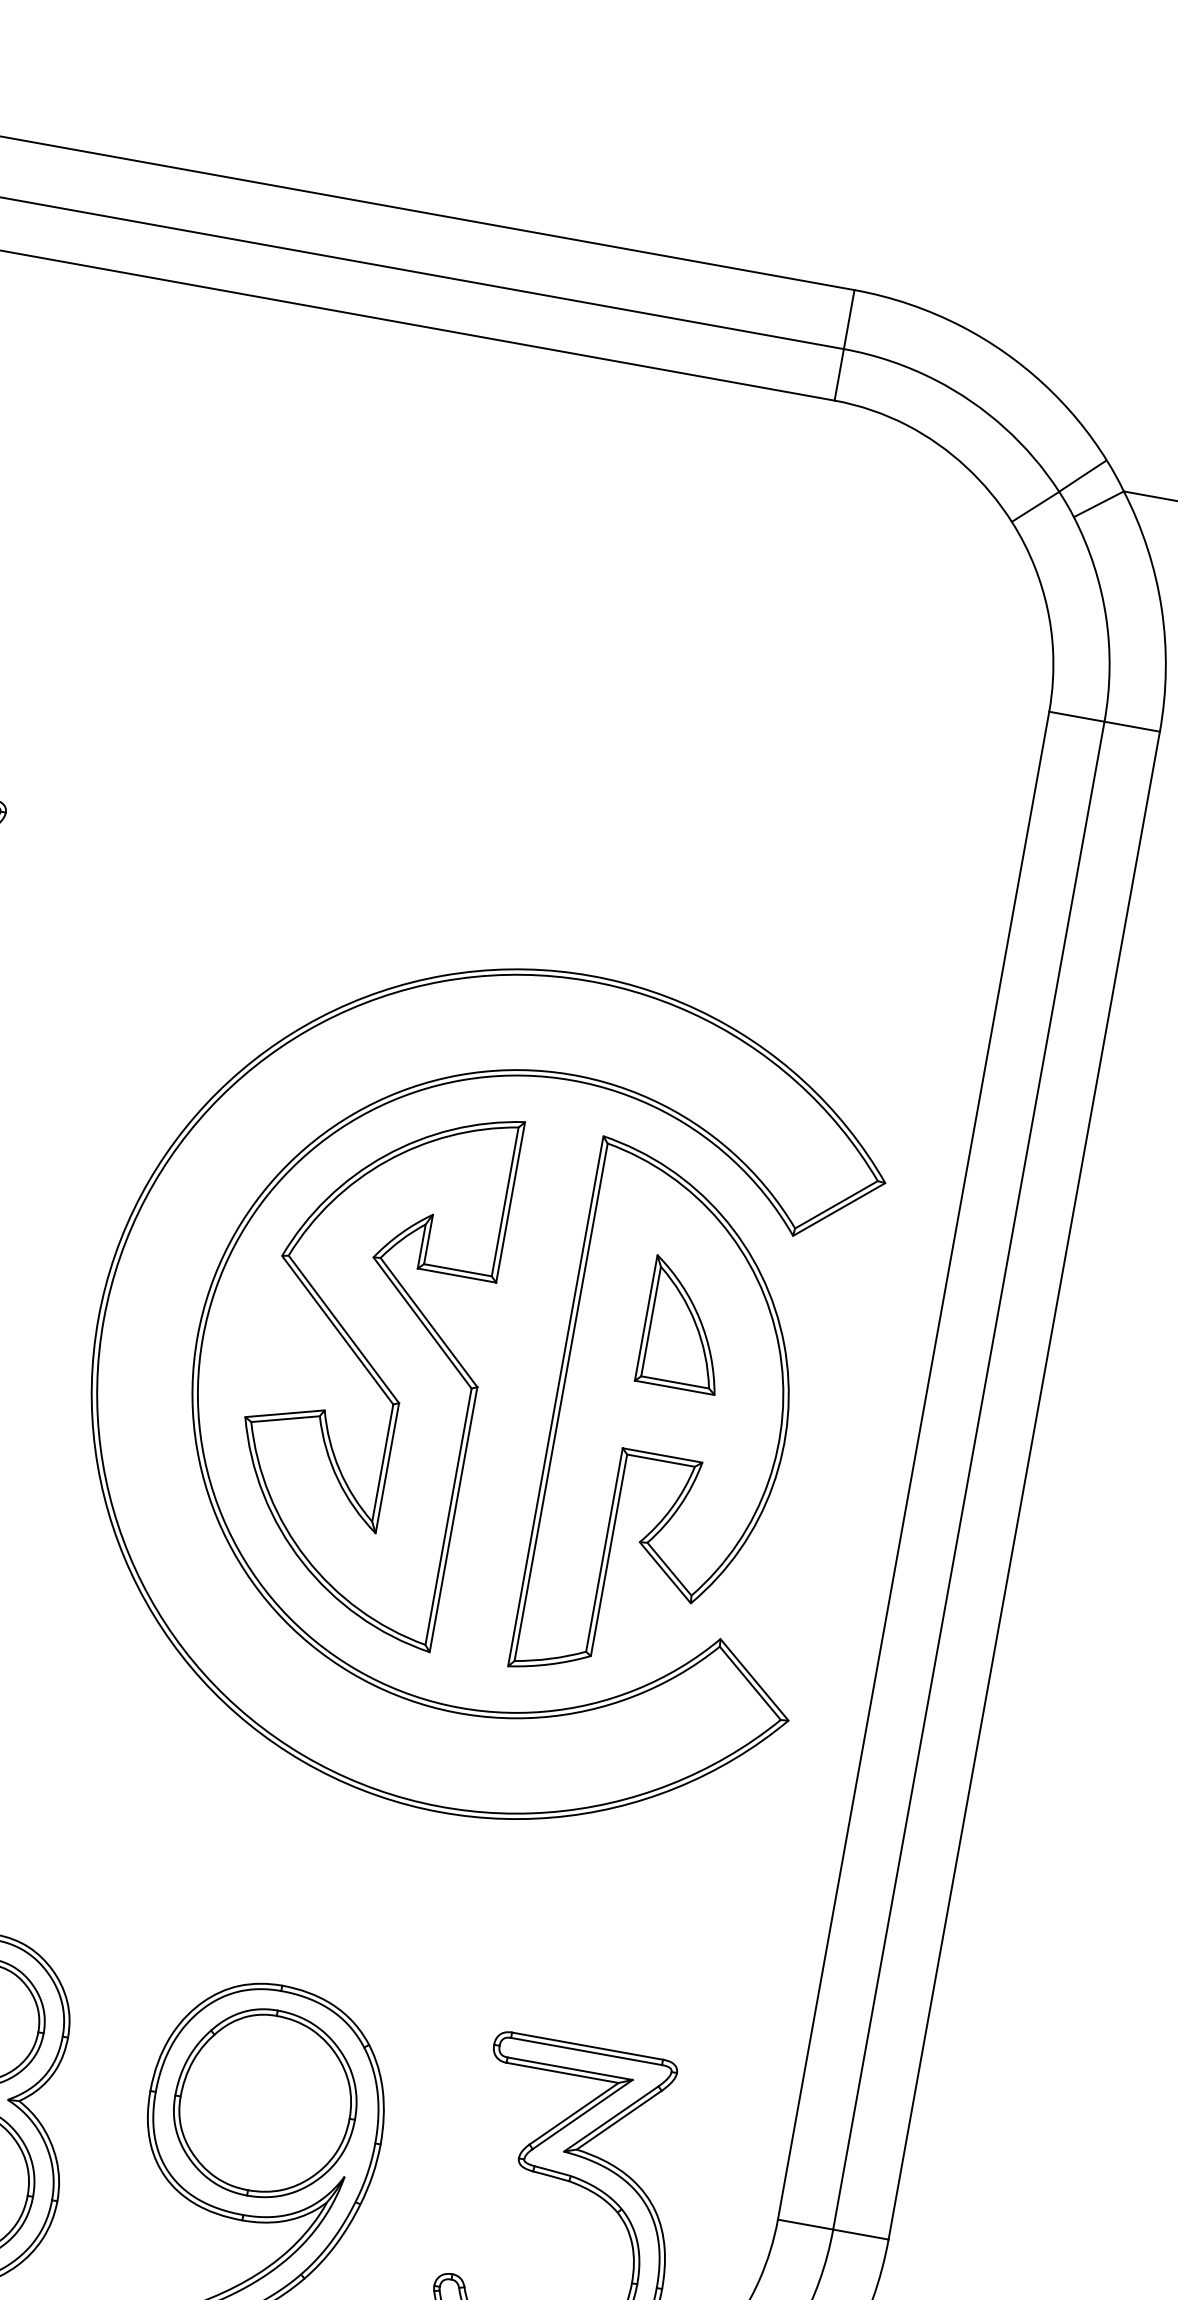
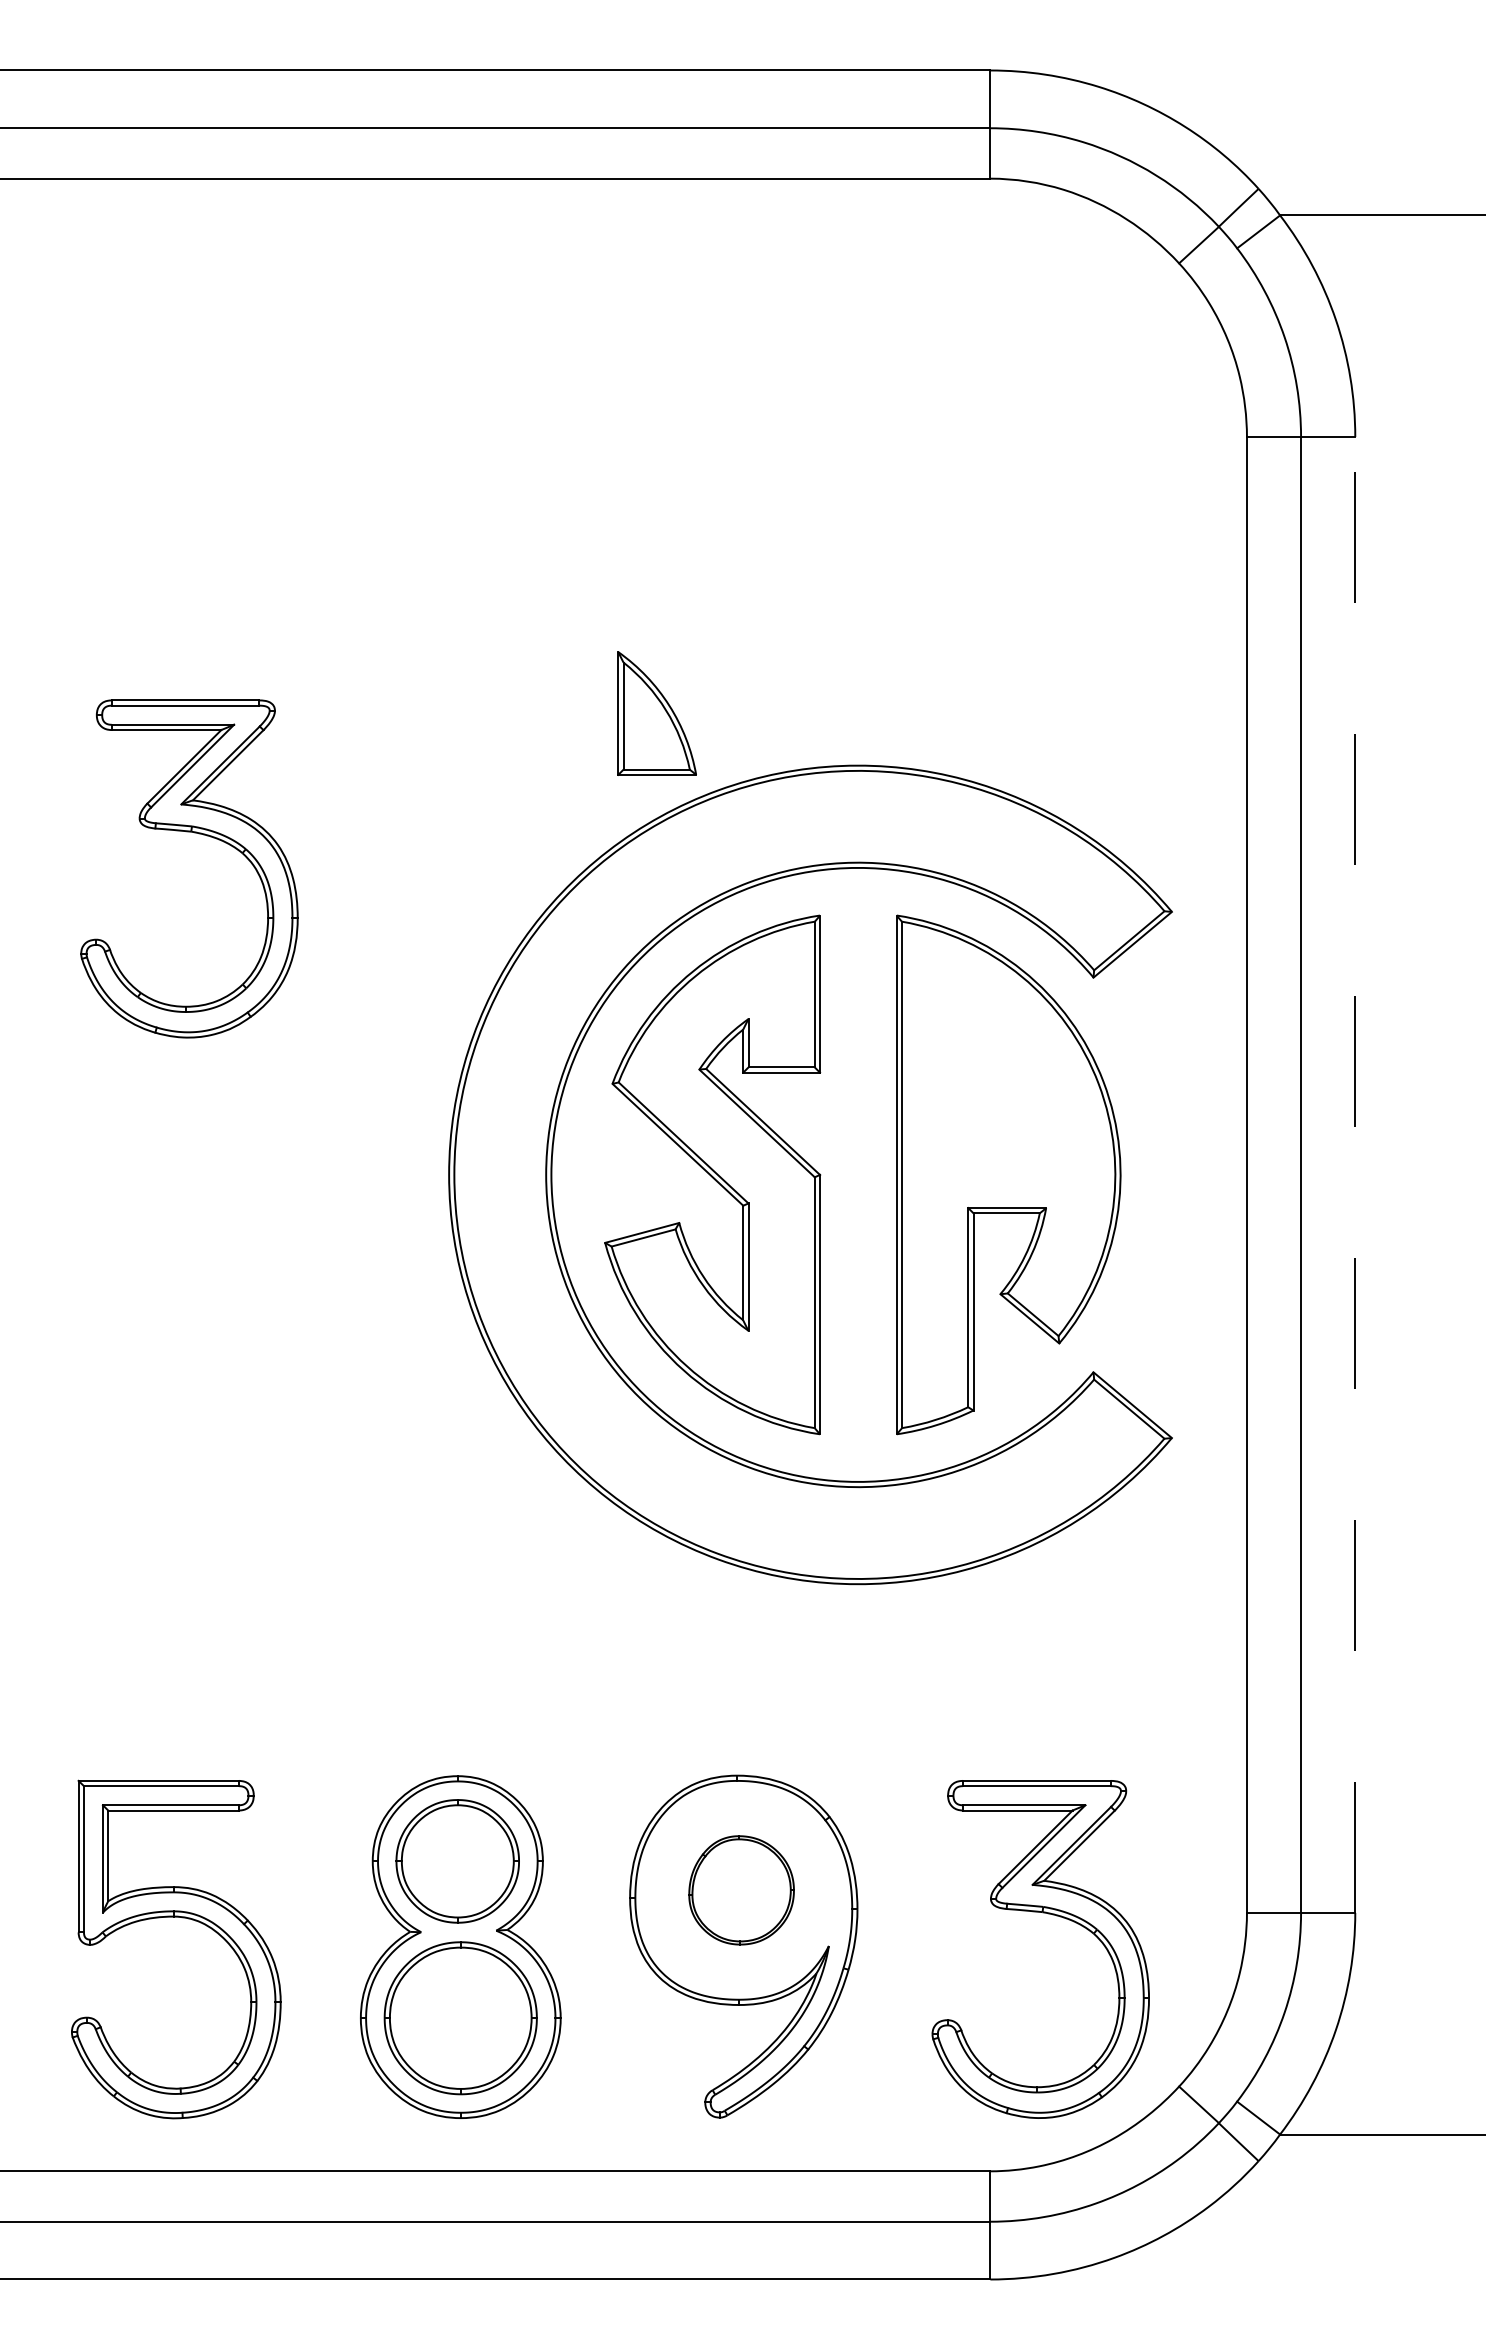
part: (685, 1324) -> (656, 713), moved
line: (1024, 1485) -> (1355, 1174), solid -> dashed
part: (265, 2103) -> (741, 1890), size x0.6

